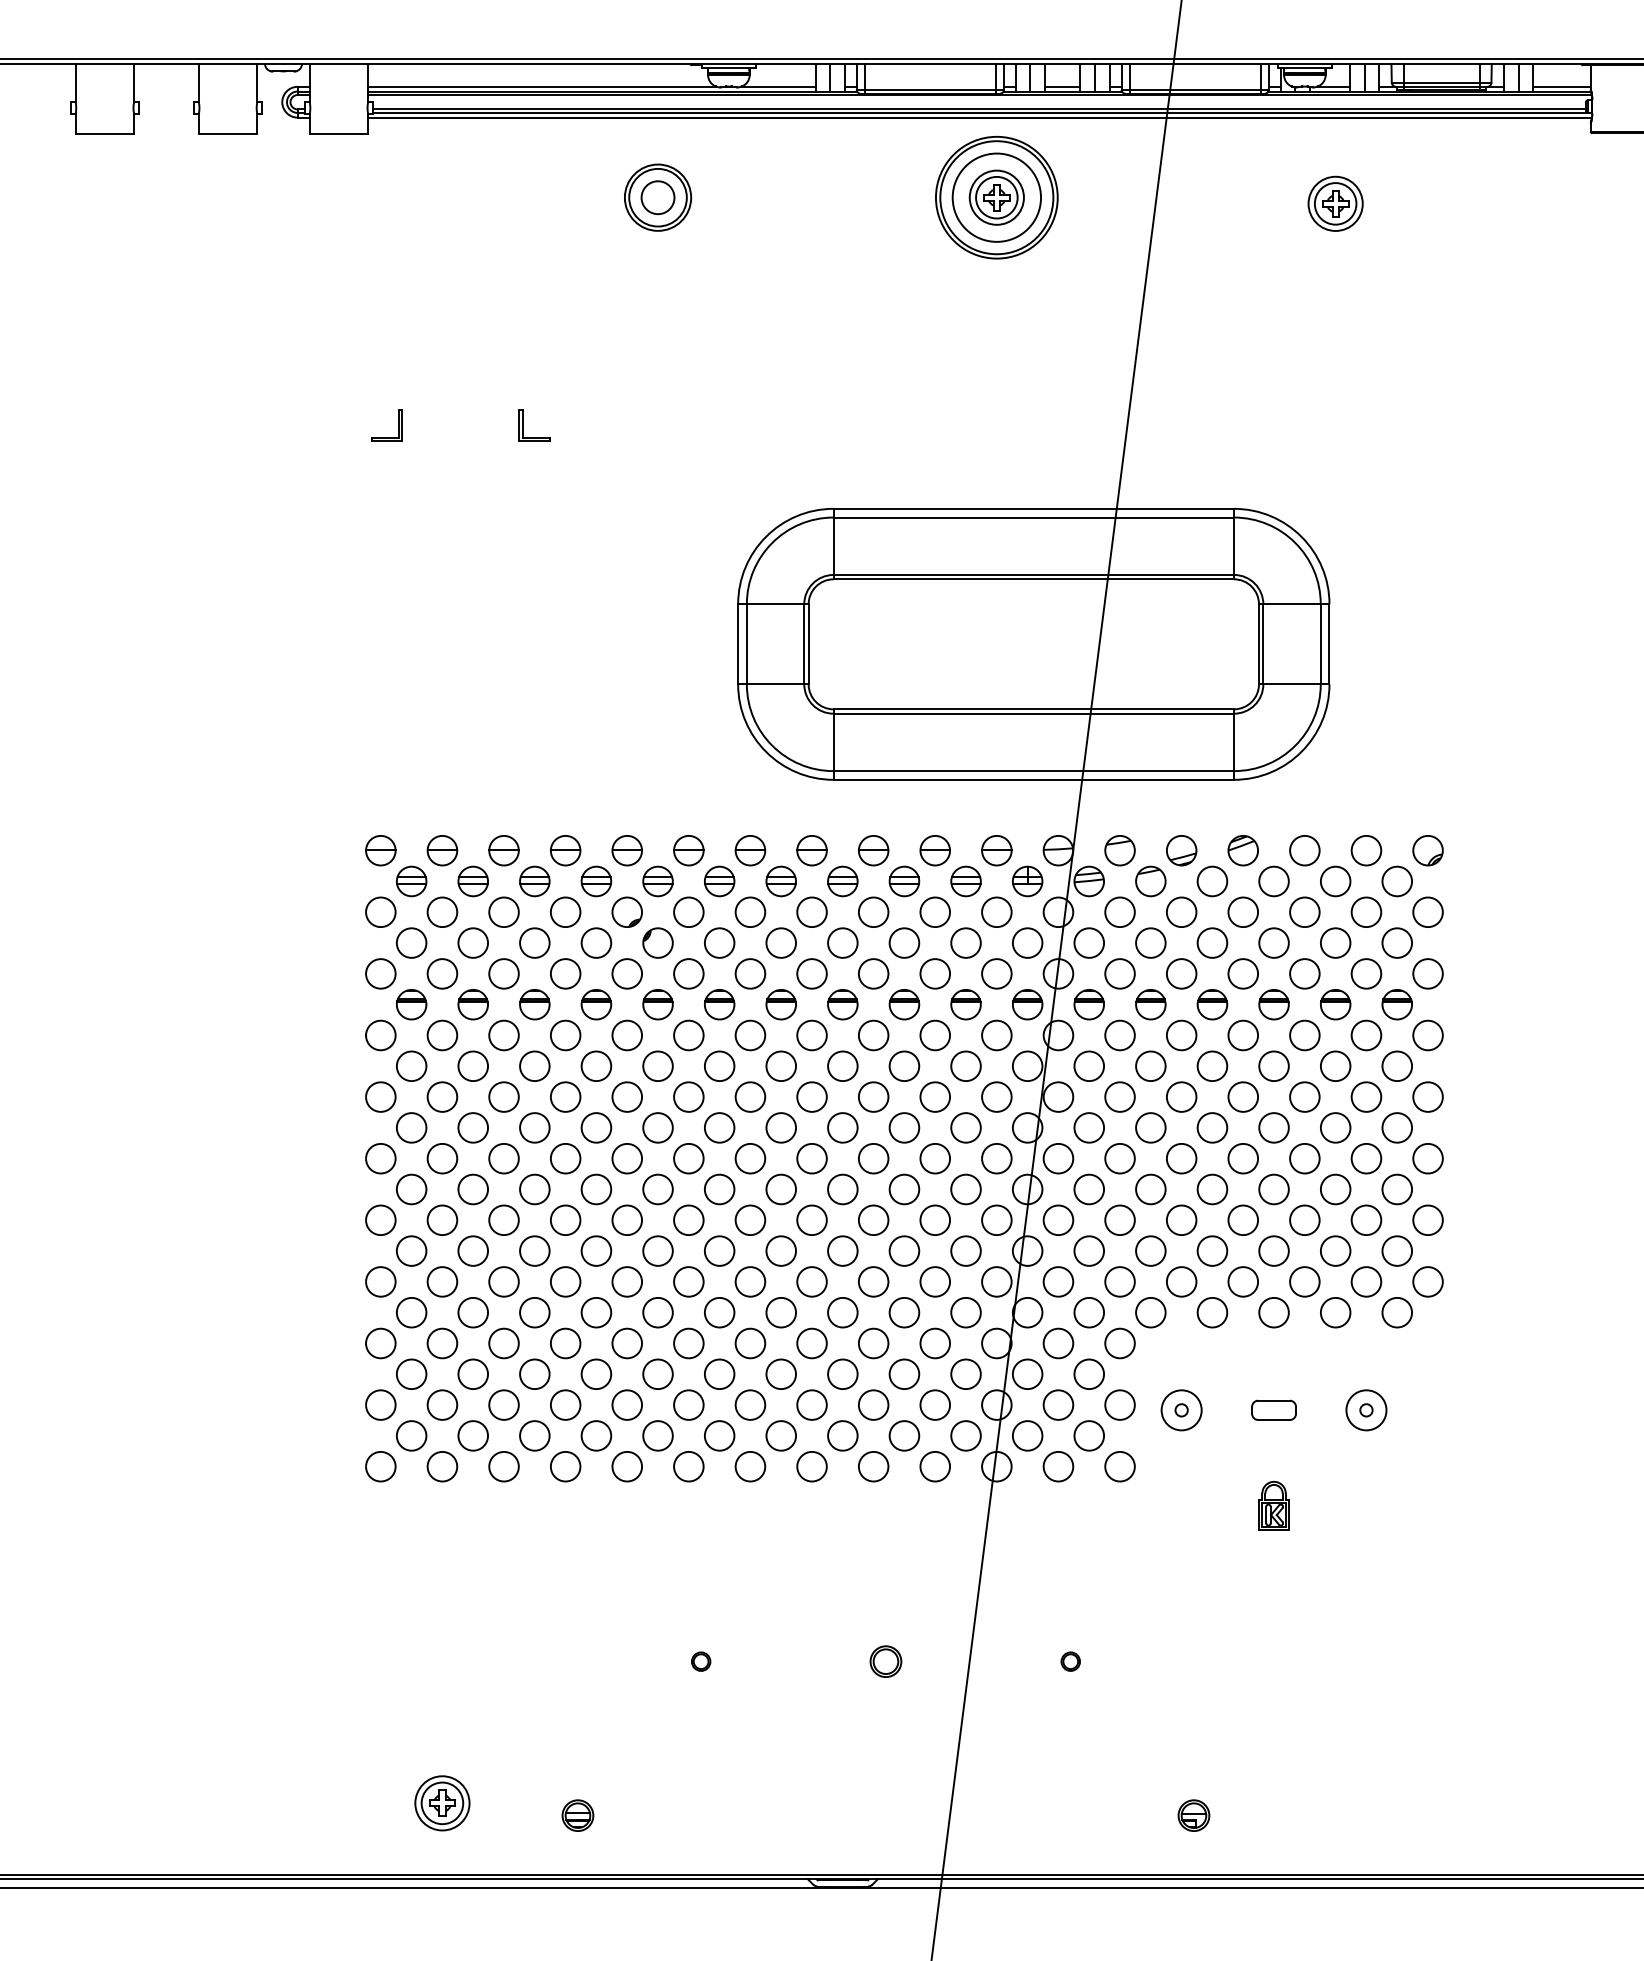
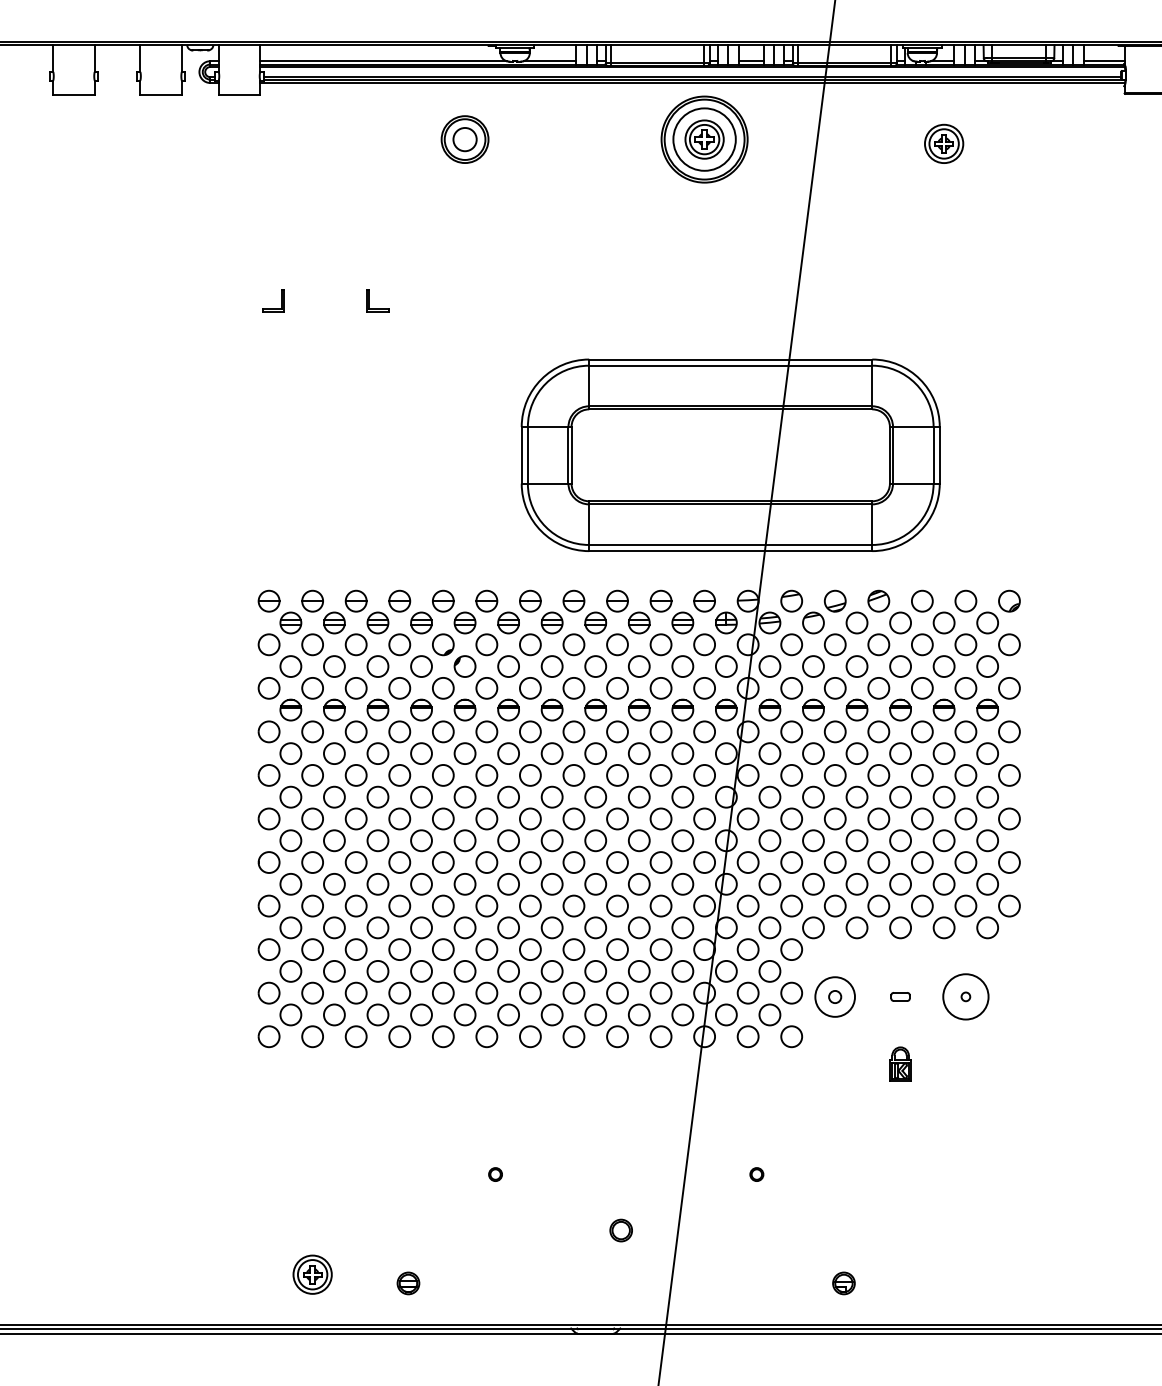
part: (1181, 1409) -> (835, 996), size x1.4
part: (1273, 1409) -> (900, 996), size x0.6
circle: (1365, 1409) -> (965, 996), size x1.6
part: (884, 1661) -> (620, 1230), moved

